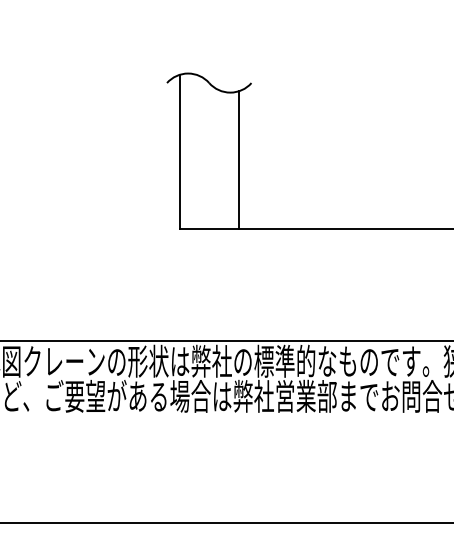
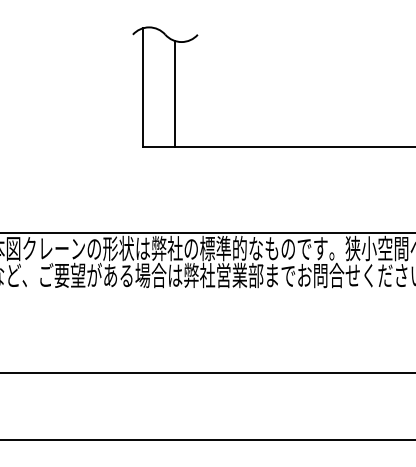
line: (238, 160) -> (174, 94), moved

